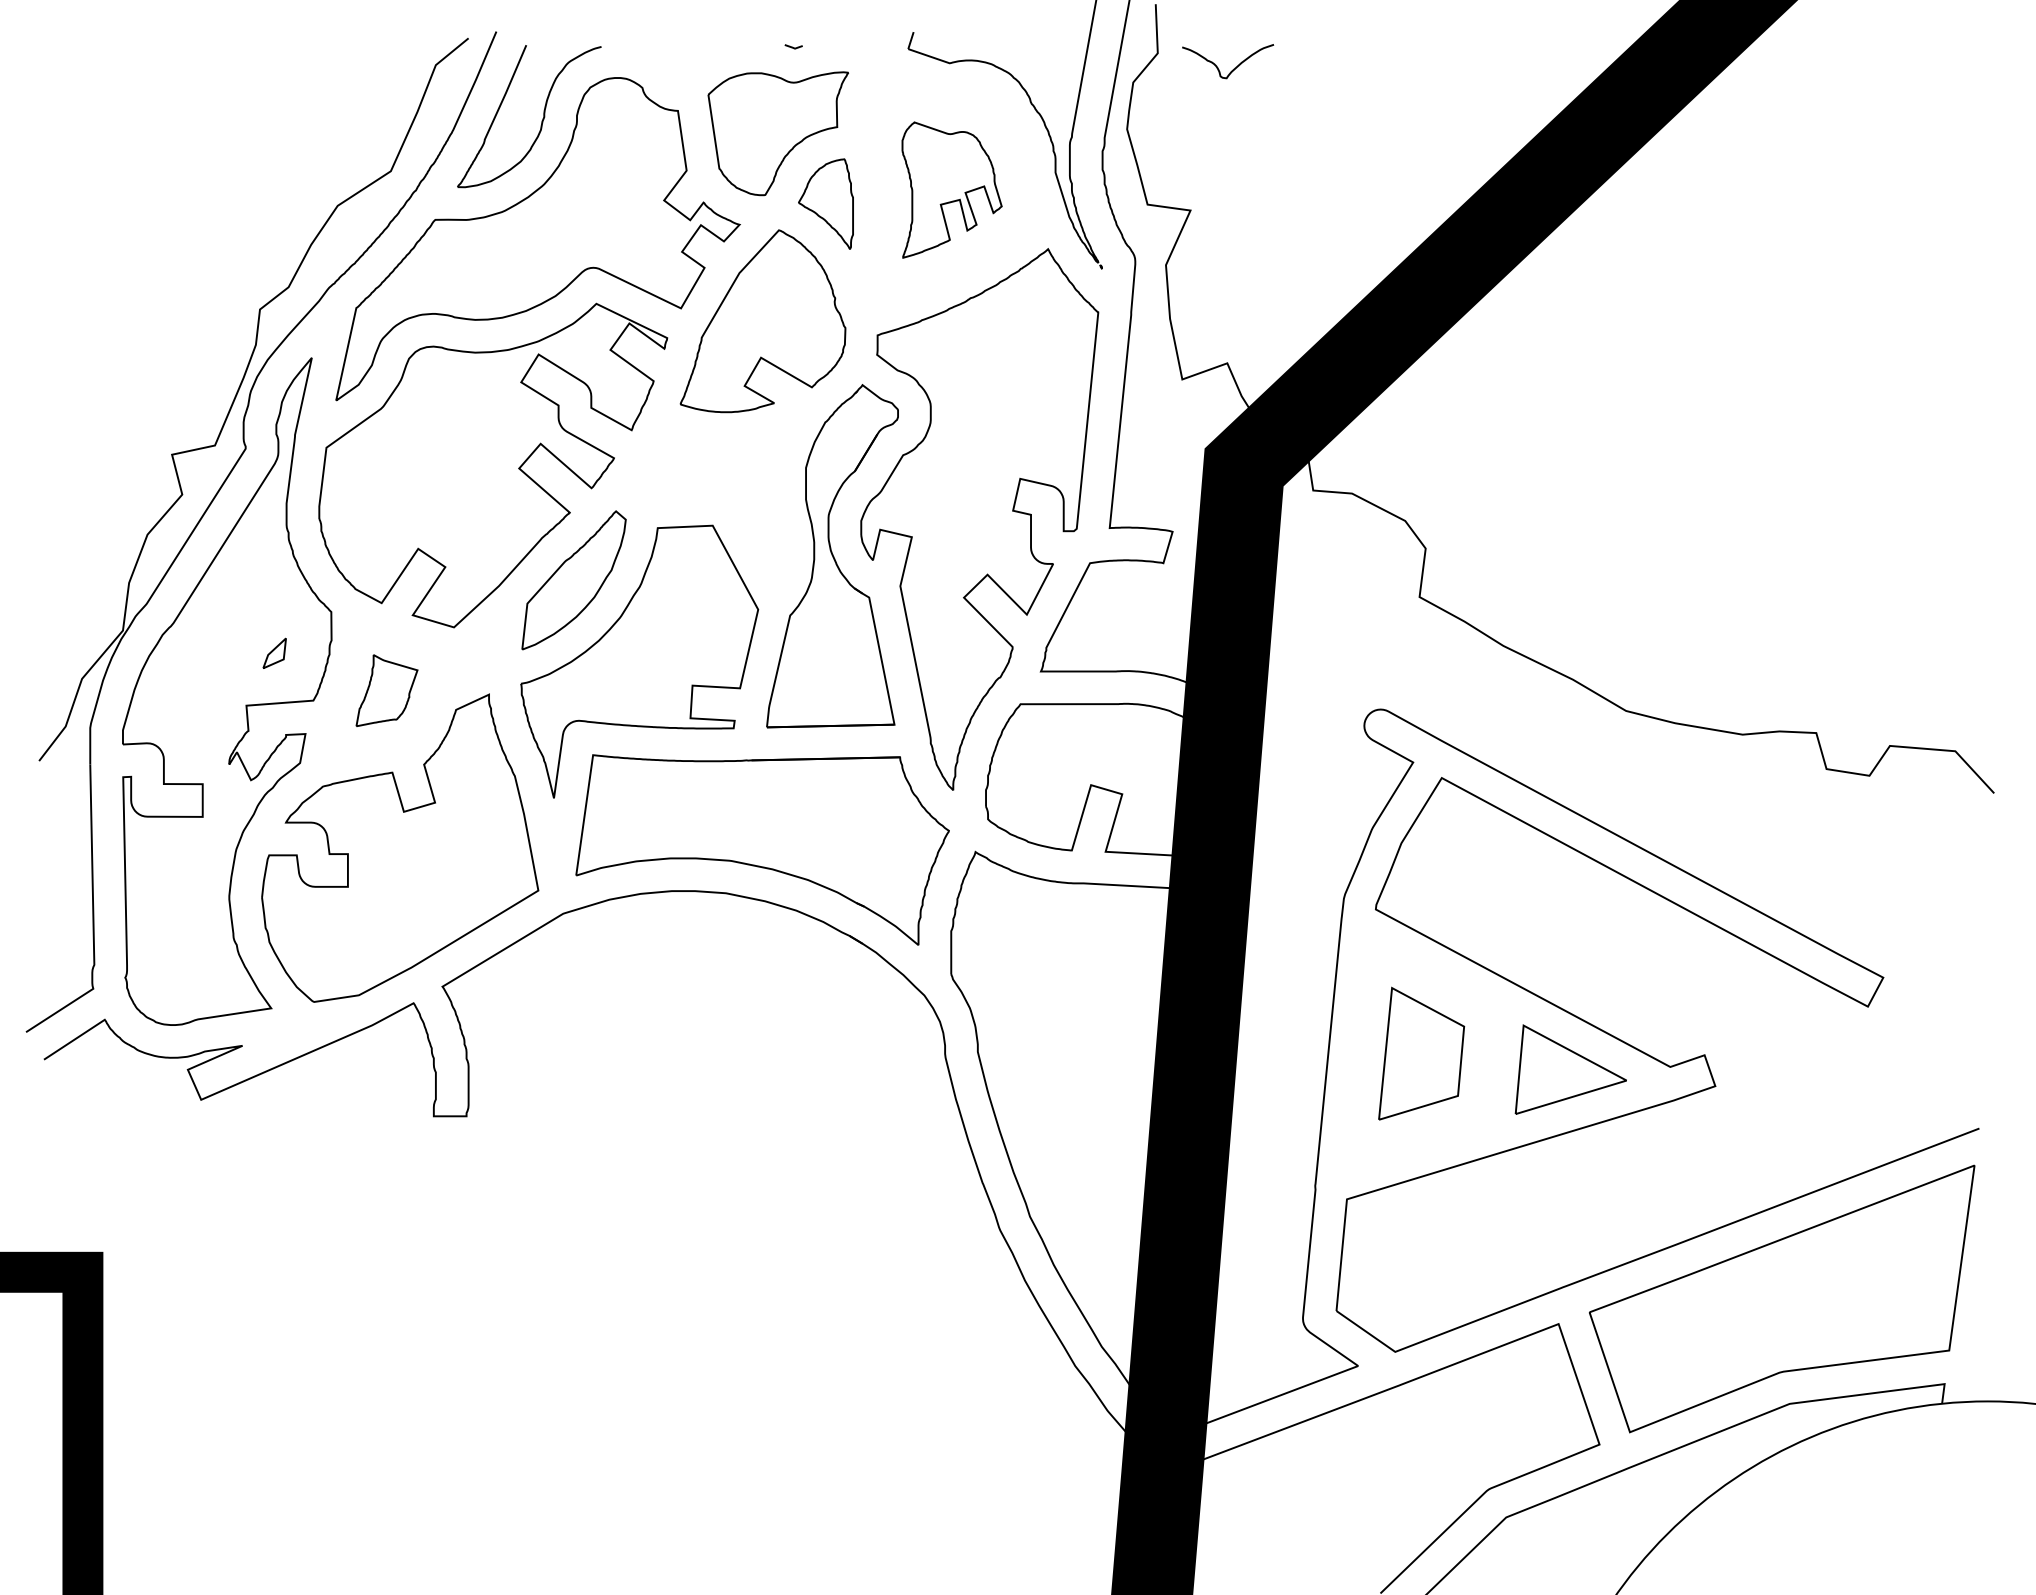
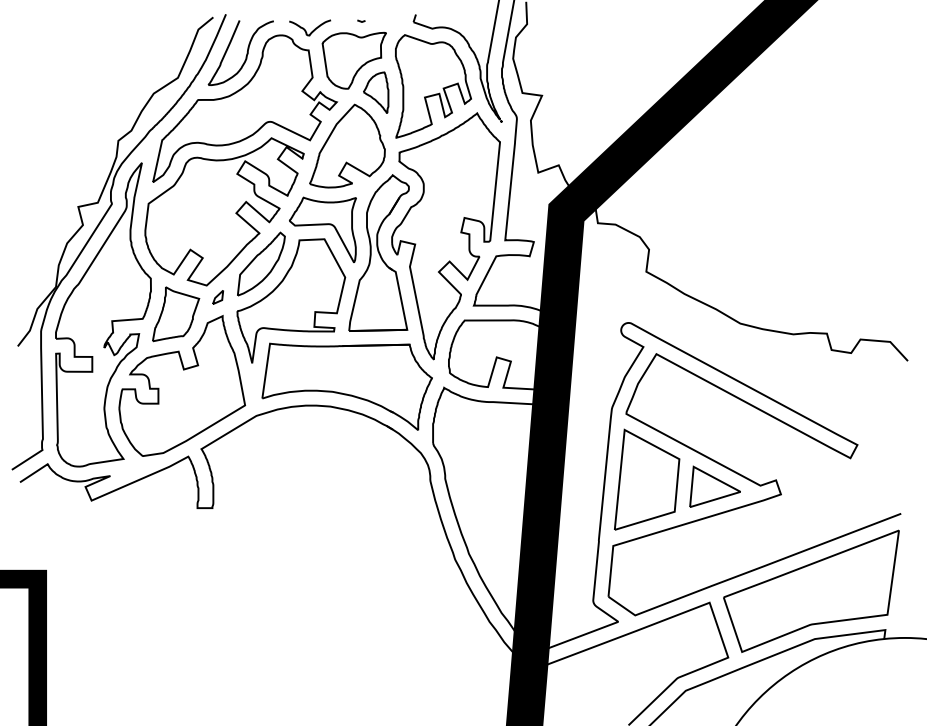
curve: (1235, 65) -> (313, 29), moved
part: (952, 190) -> (433, 86), size x1.67
part: (708, 504) -> (322, 229), added
part: (275, 653) -> (218, 297), moved
part: (387, 690) -> (176, 314), size x1.67
part: (1422, 1053) -> (647, 479), size x1.67

